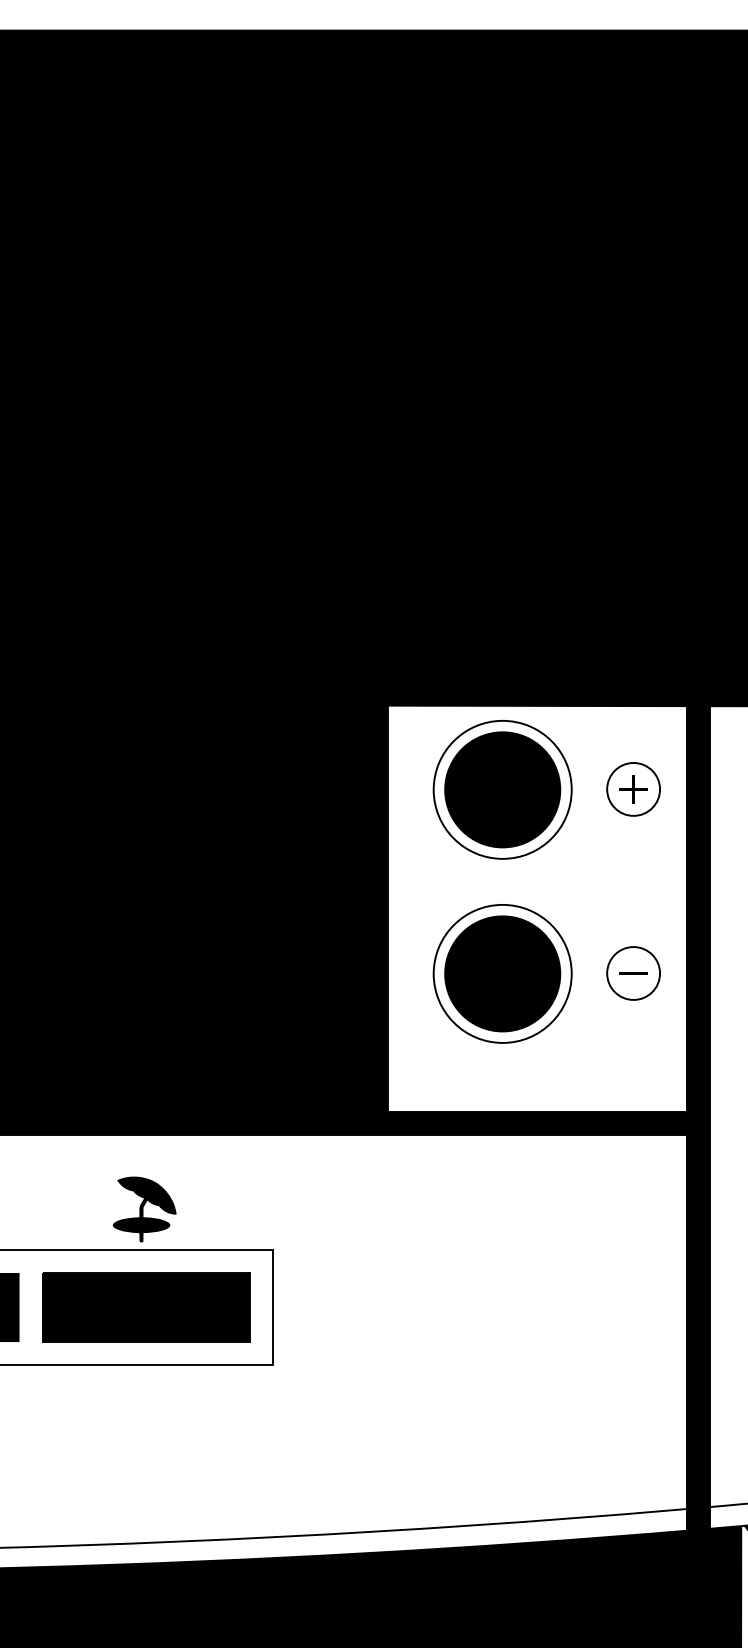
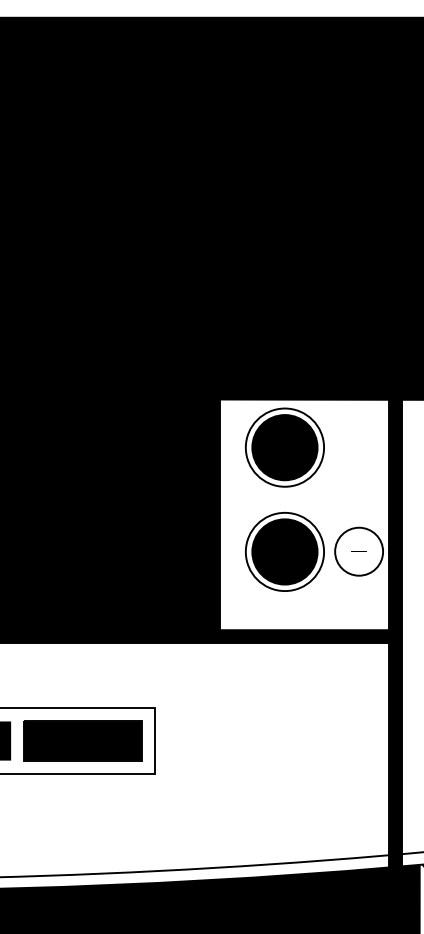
part: (632, 789) -> (358, 447), removed
circle: (634, 973) -> (359, 551), size x1.6
fill: (145, 1209) -> (82, 685), removed

